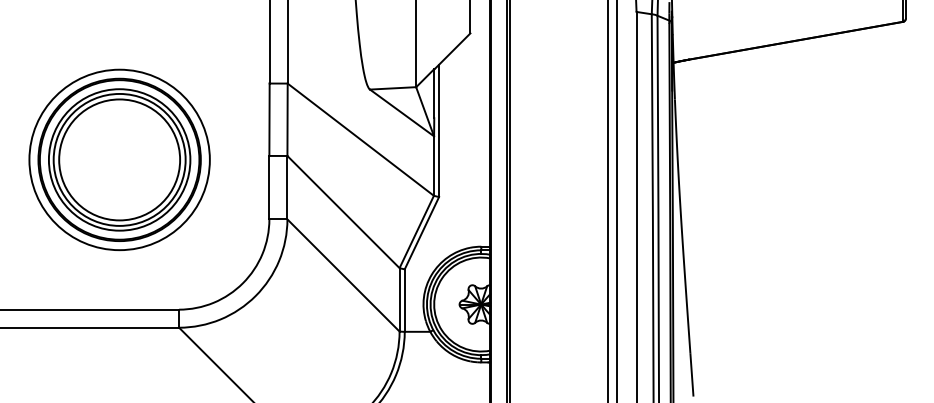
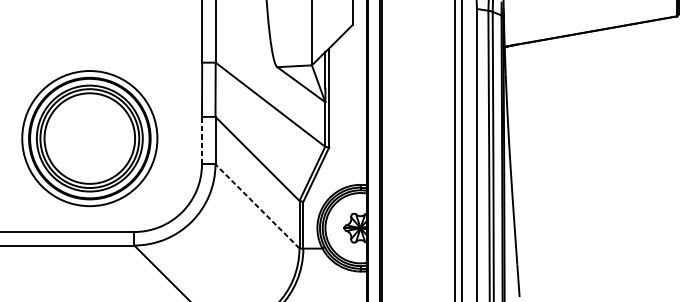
part: (119, 159) -> (89, 138), moved
line: (269, 187) -> (202, 140), solid -> dashed
line: (343, 275) -> (257, 206), solid -> dashed

